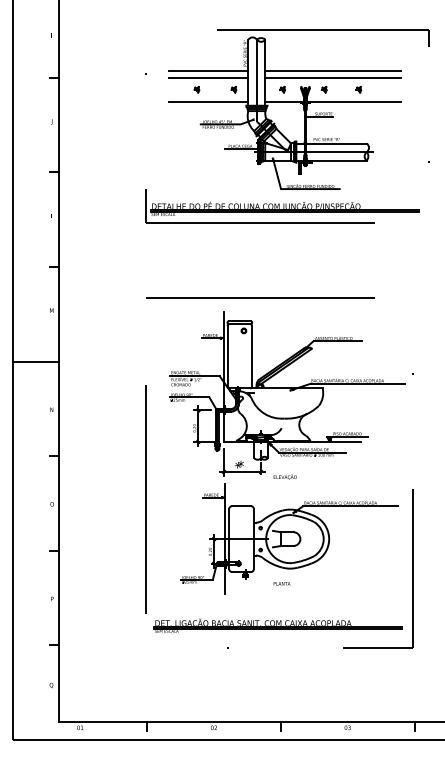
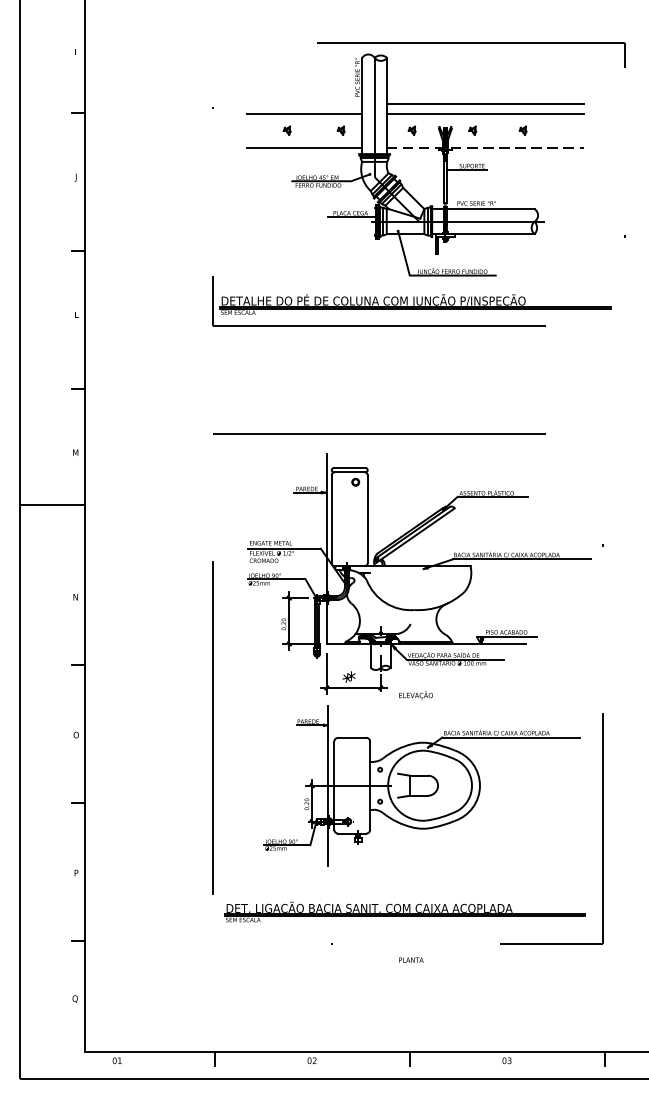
line: (208, 71) -> (304, 104), removed
line: (333, 101) -> (486, 147), solid -> dashed
line: (35, 361) -> (51, 504), moved
text: (281, 583) -> (410, 959), moved

